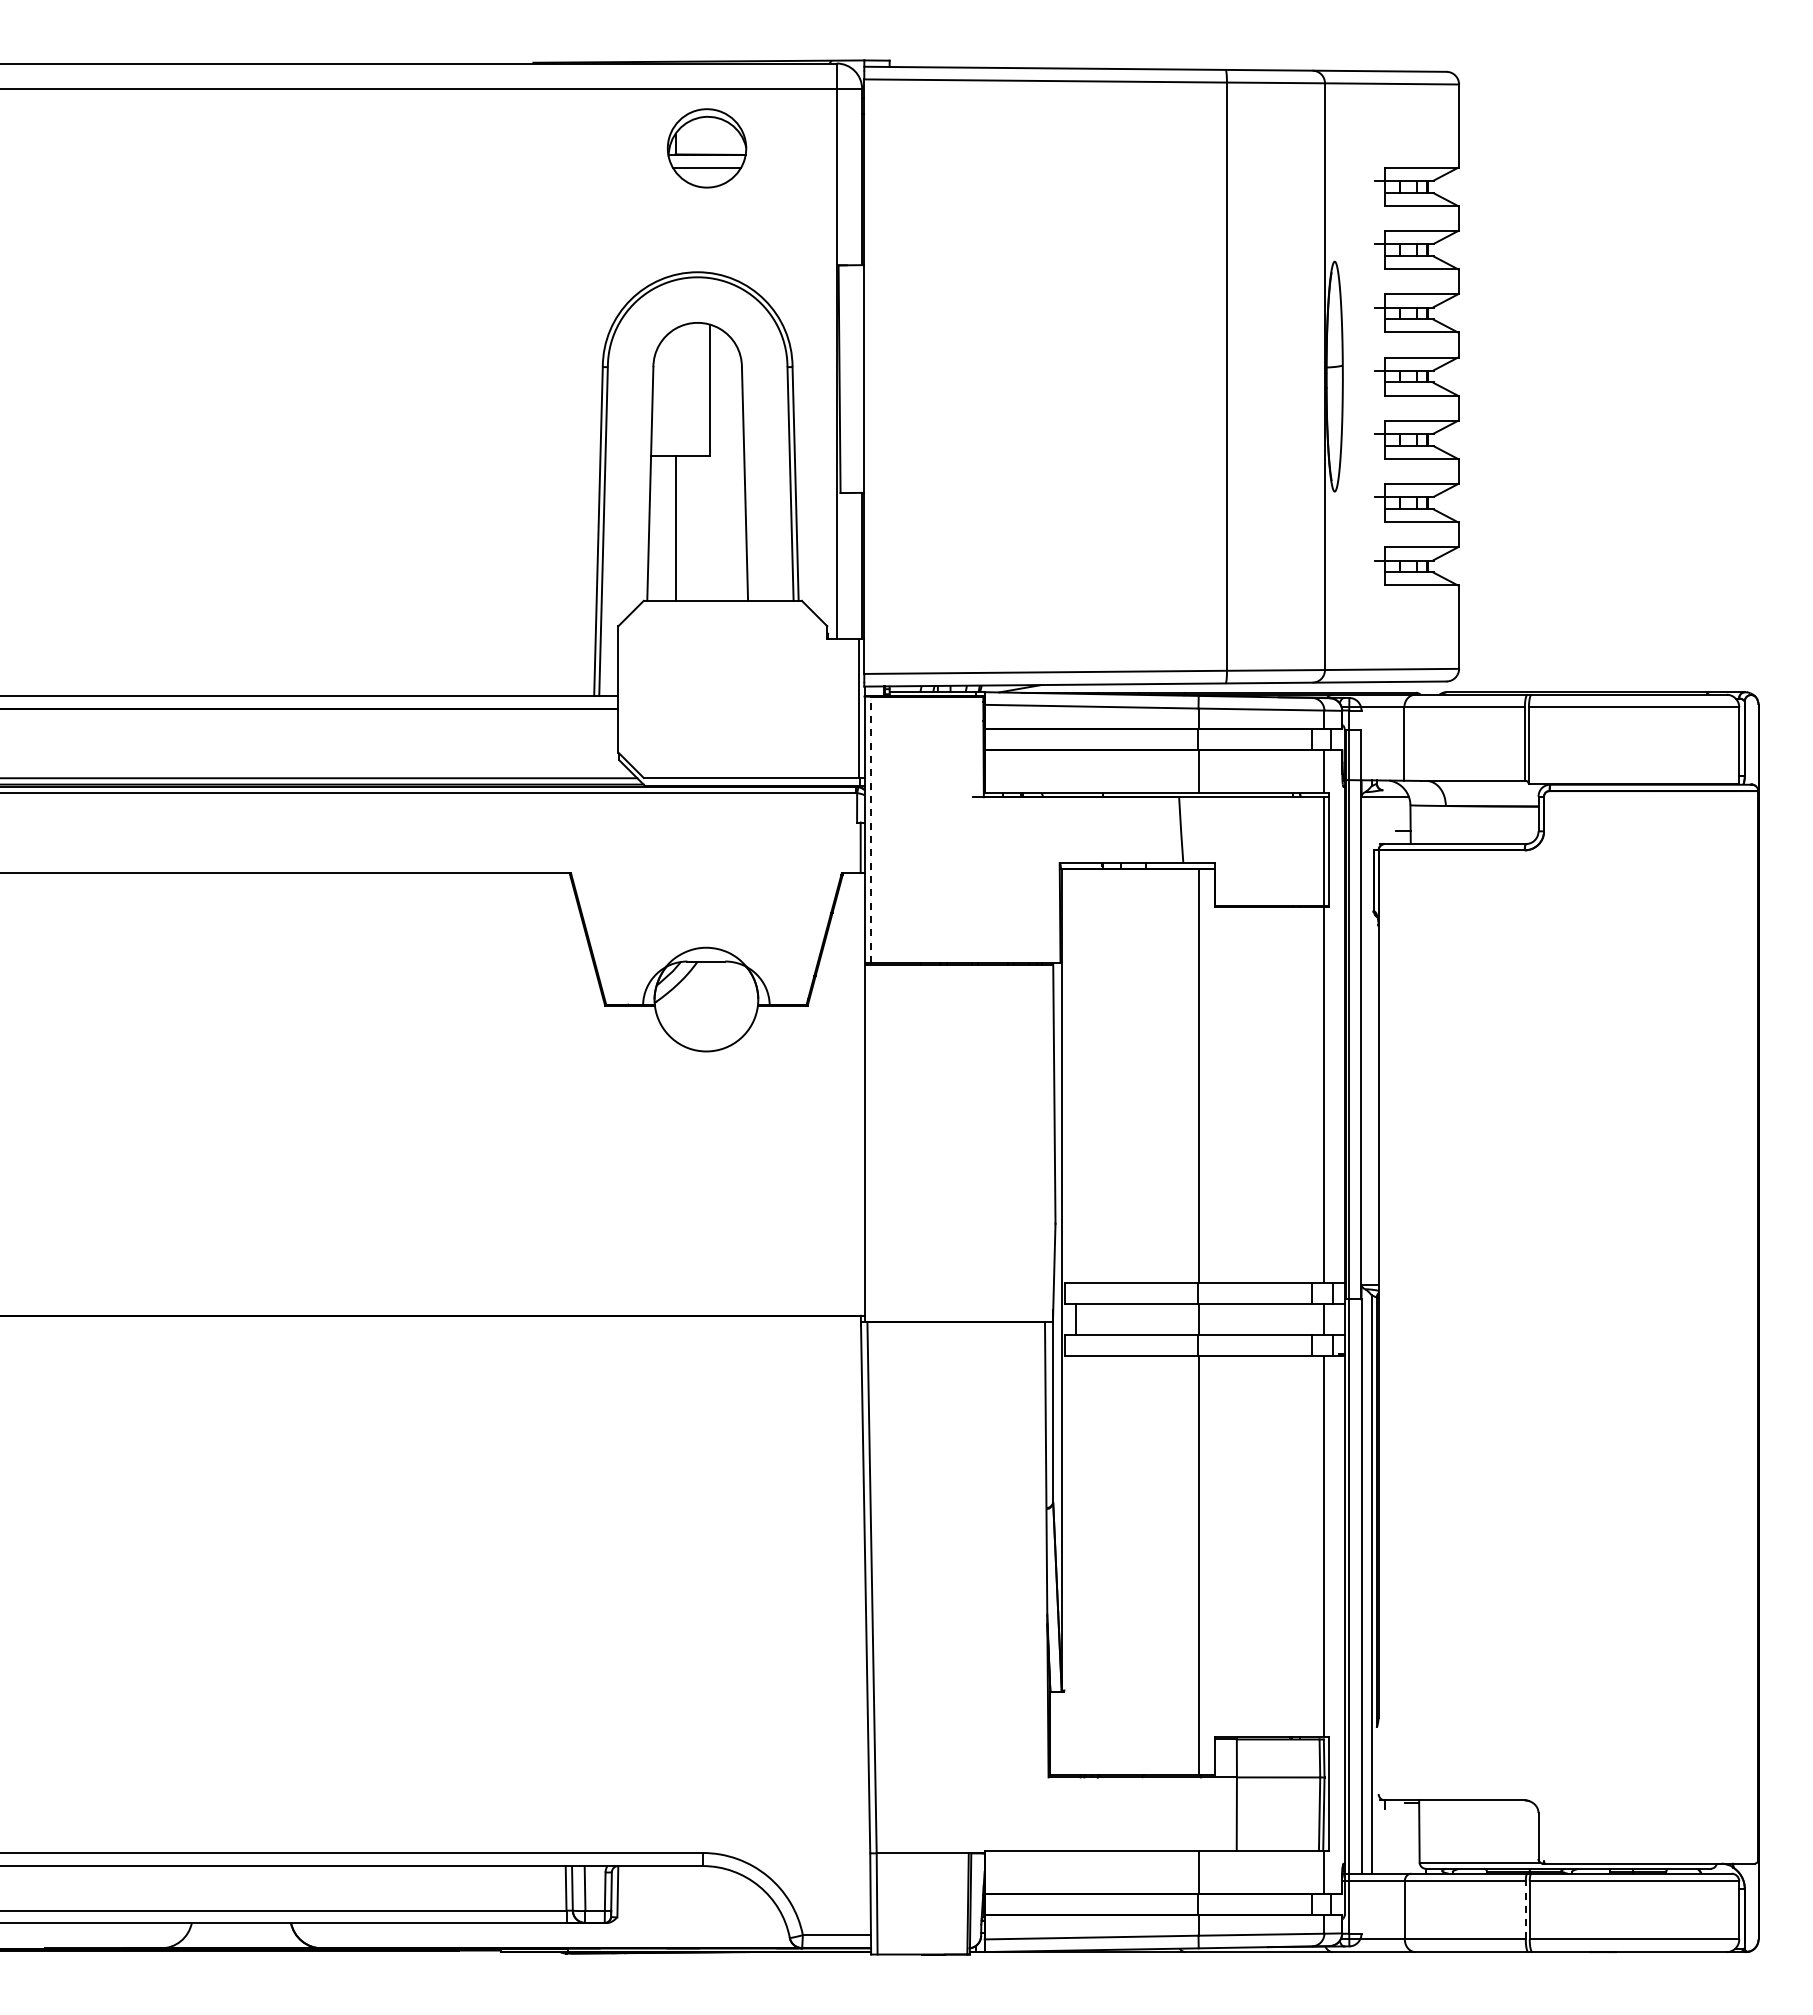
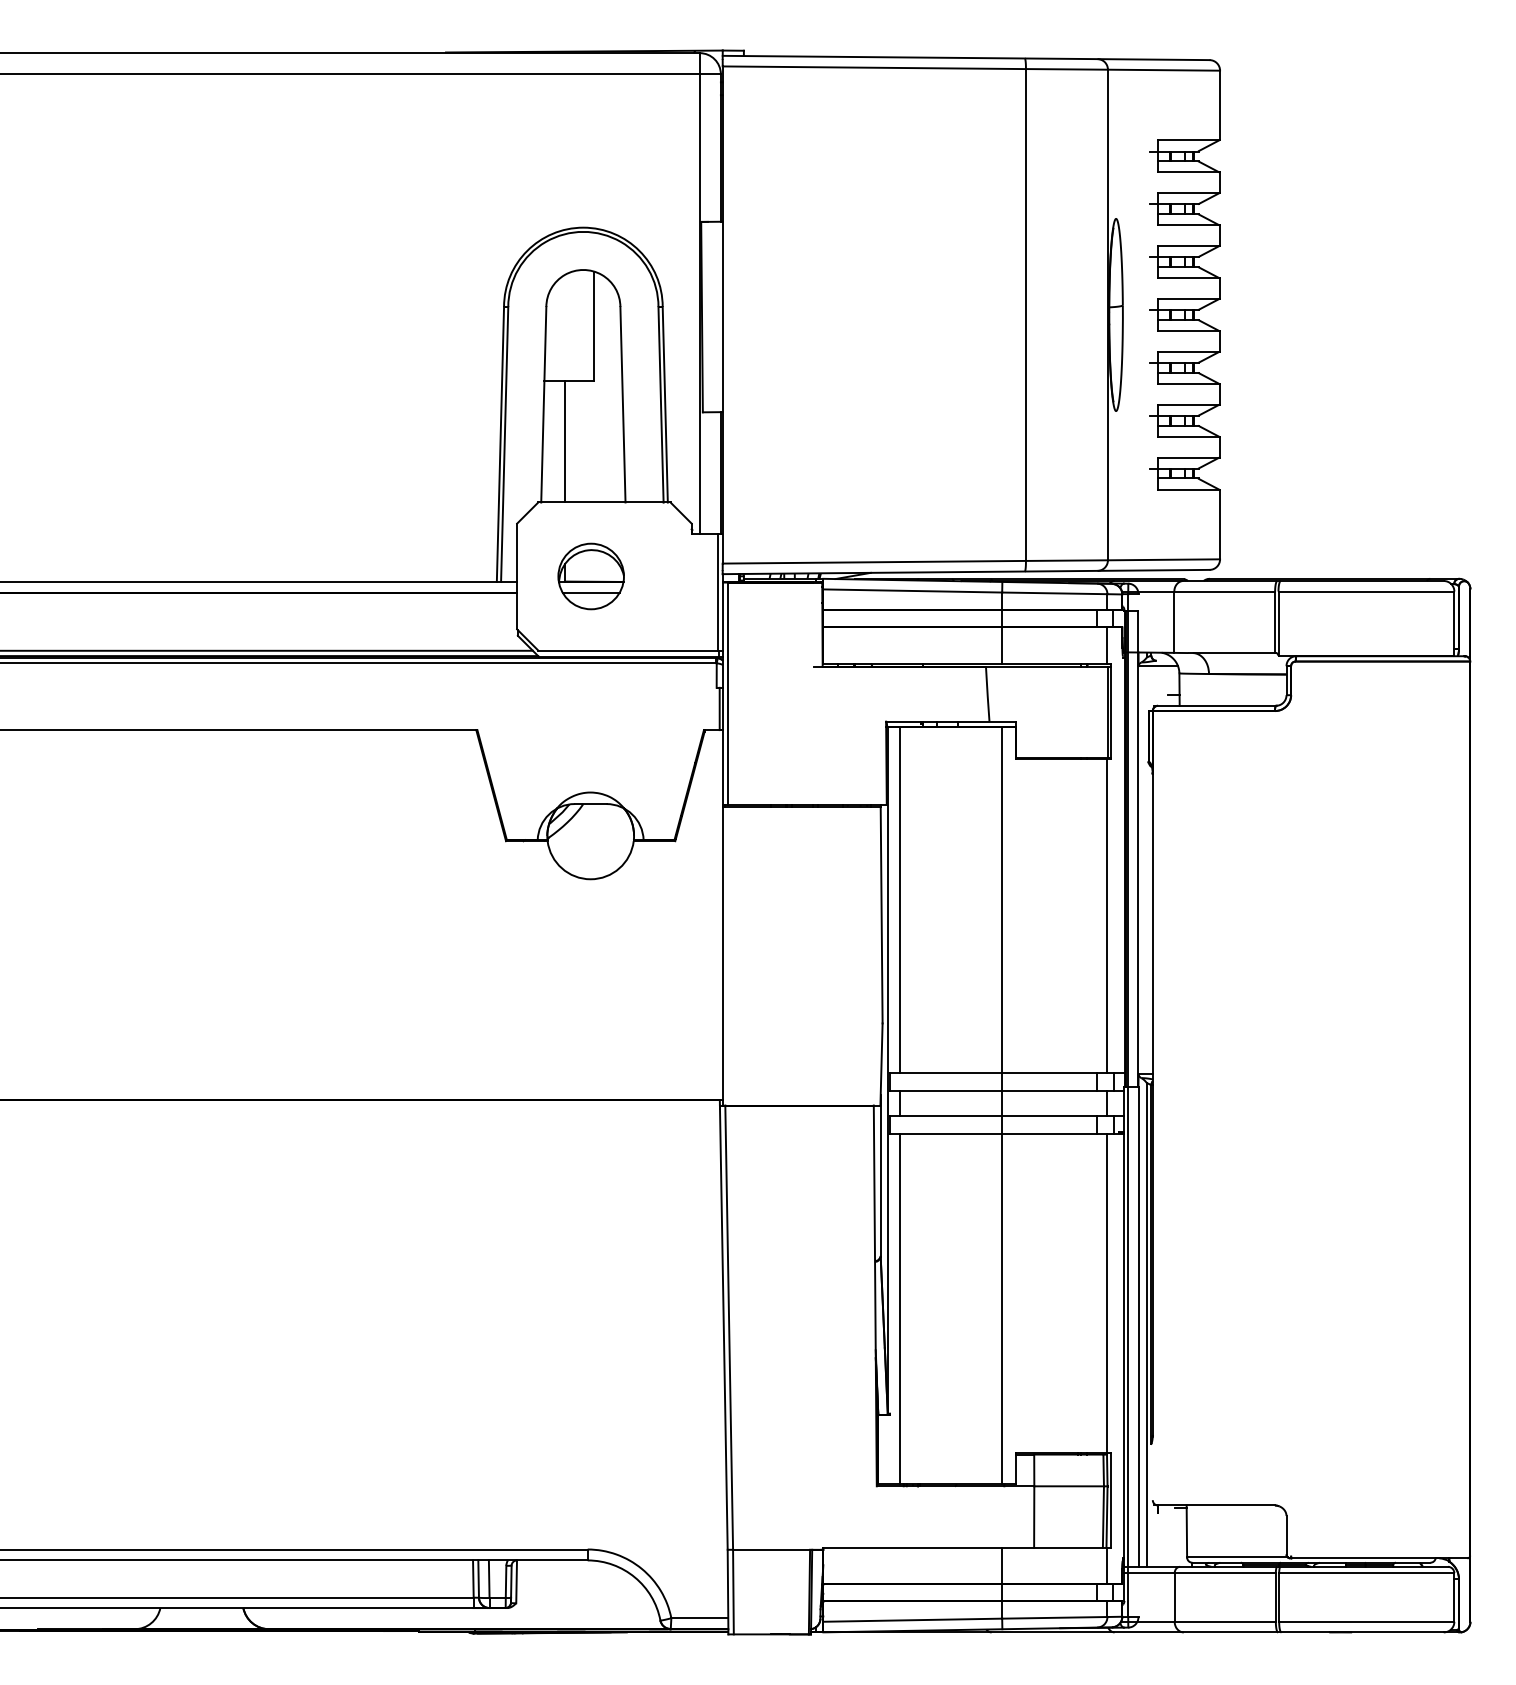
part: (706, 148) -> (590, 576), moved
line: (870, 828) -> (727, 692), dashed -> solid
line: (1076, 1076) -> (900, 900), added
line: (1076, 1565) -> (900, 1309), added
line: (1525, 1909) -> (1275, 1596), dashed -> solid

